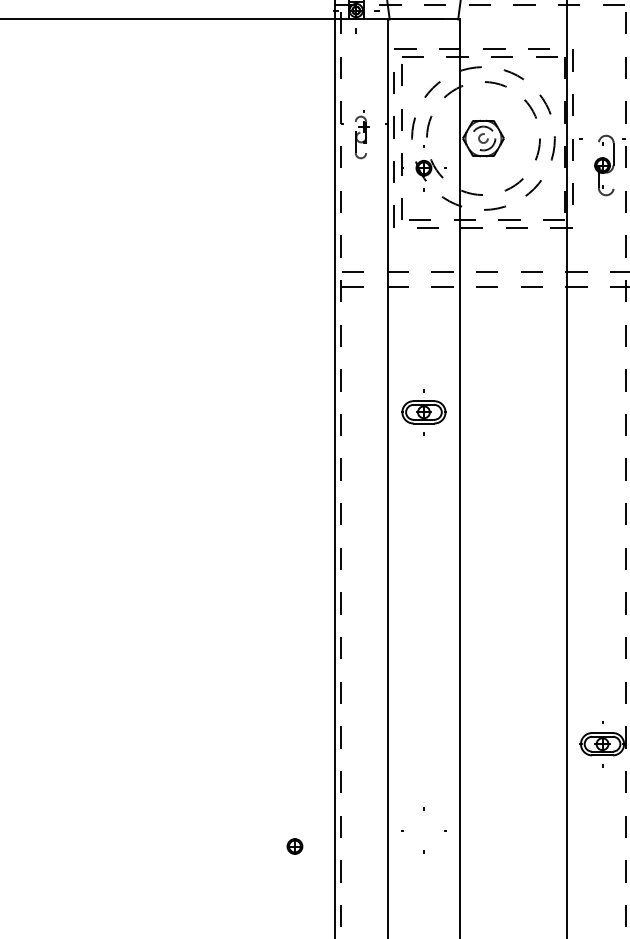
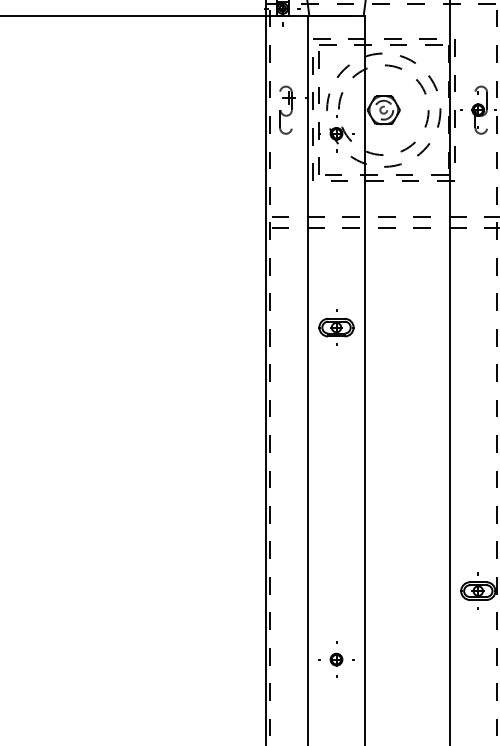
part: (362, 134) -> (287, 107), size x1.43
part: (604, 165) -> (479, 110), moved
part: (294, 846) -> (336, 659), moved

